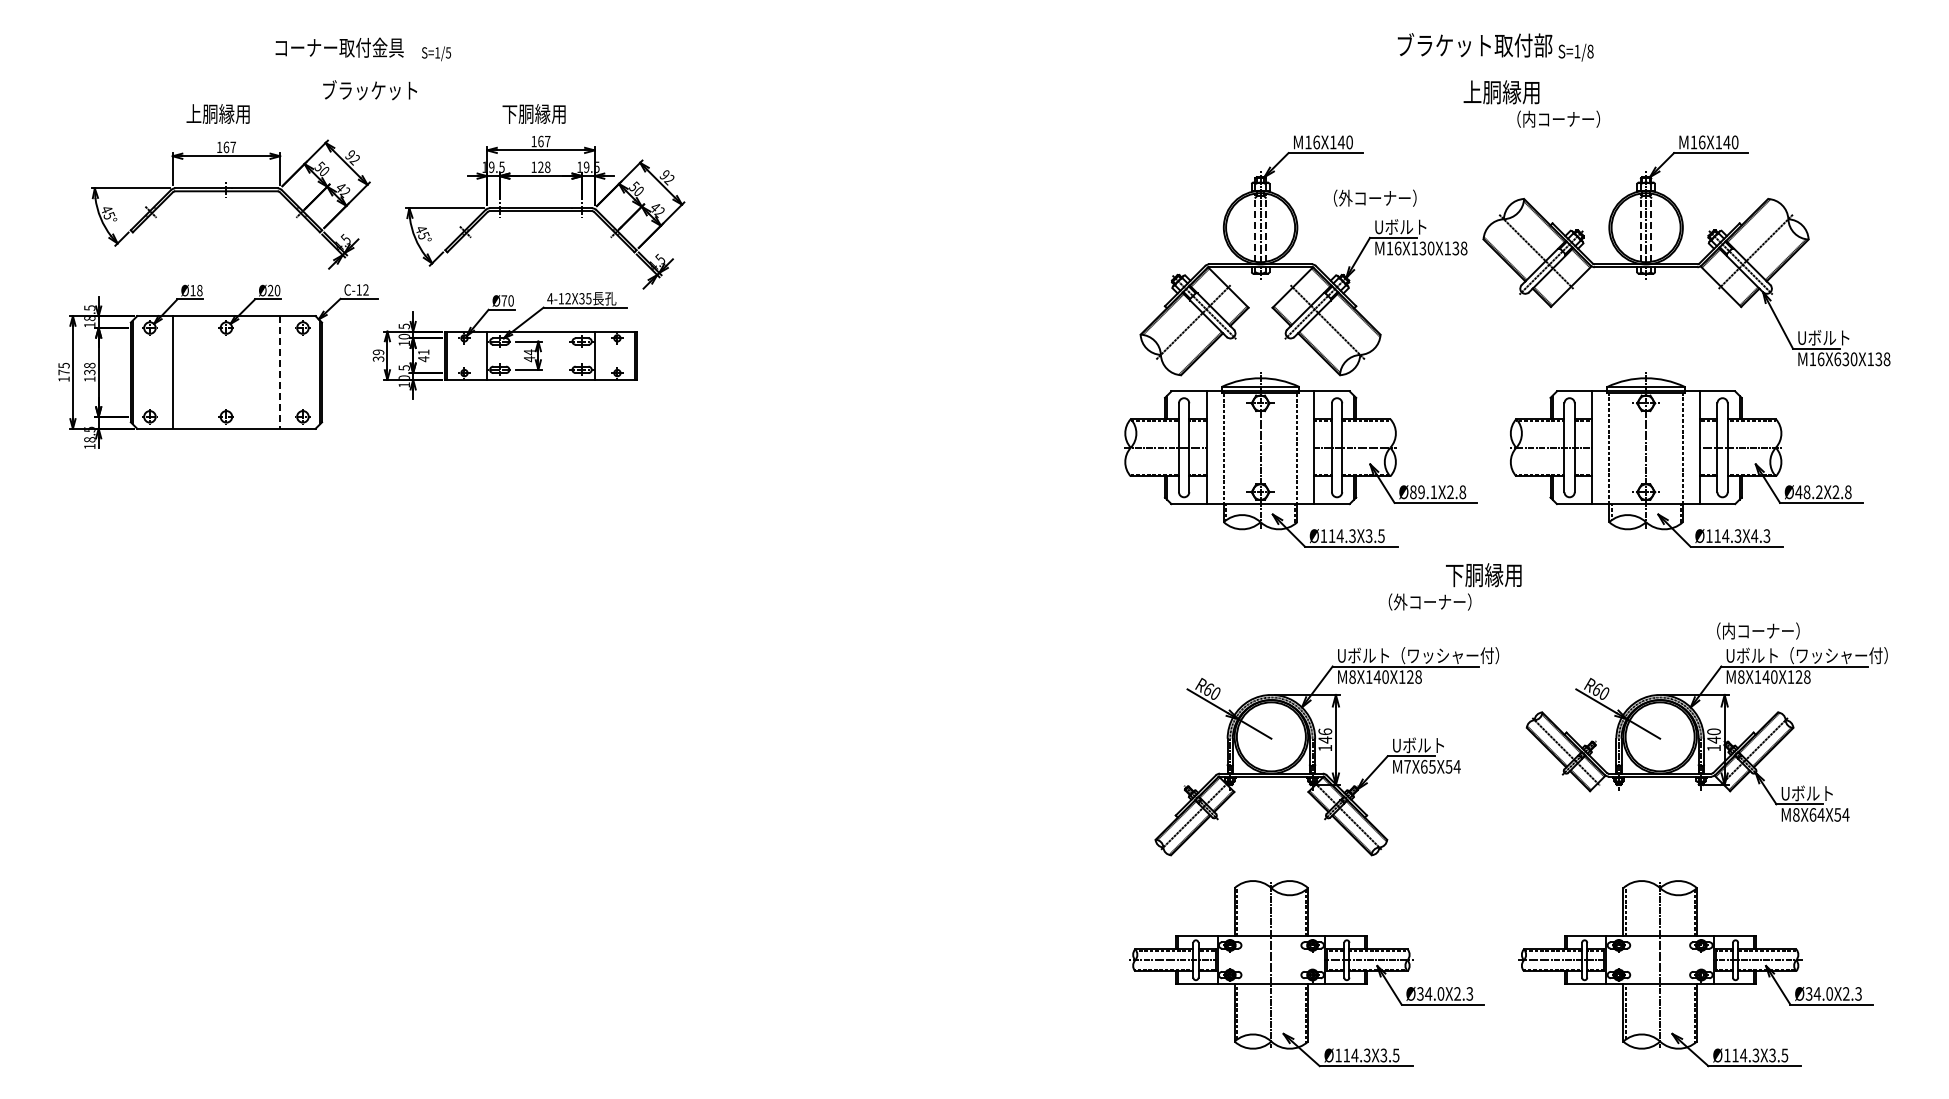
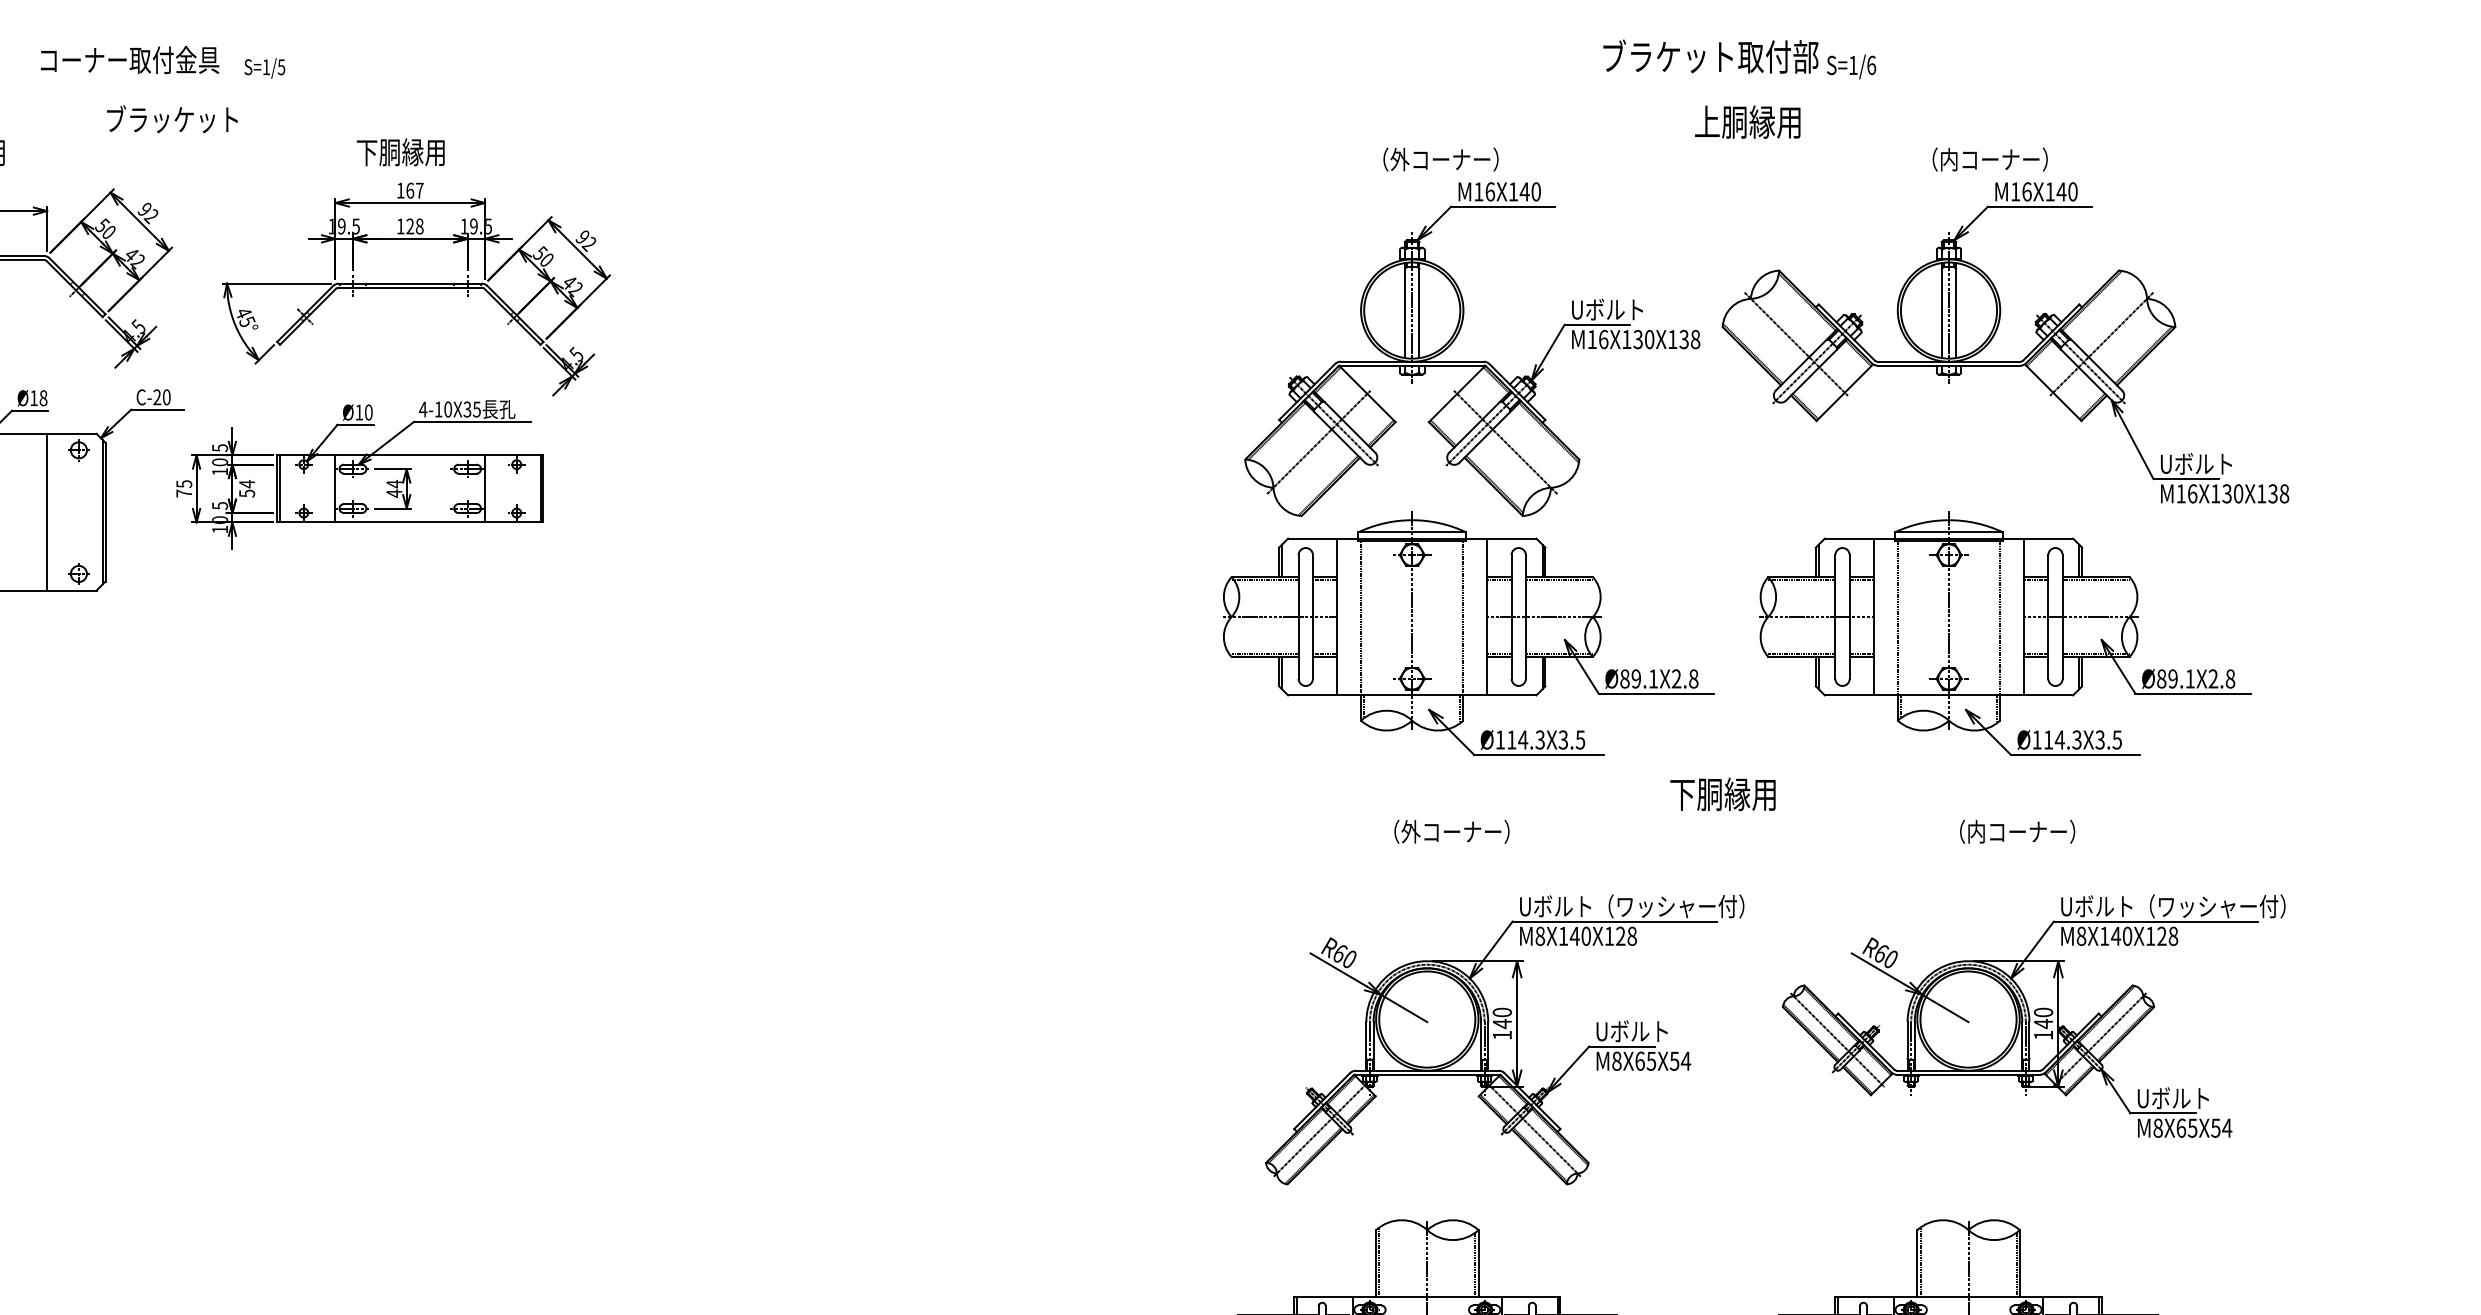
text: (1590, 51) -> (1871, 65), S=1/8 -> S=1/6
text: (1558, 118) -> (1989, 158), moved
text: (1375, 197) -> (1441, 158), moved
line: (1255, 227) -> (1405, 310), dashed -> solid
line: (1265, 227) -> (1419, 310), dashed -> solid
line: (1640, 227) -> (1941, 310), dashed -> solid
line: (1651, 227) -> (1956, 310), dashed -> solid
text: (362, 289) -> (161, 396), C-12 -> C-20
text: (274, 290) -> (39, 398), Ø20 -> Ø18
text: (567, 298) -> (447, 409), 4-12X35 -> 4-10X35
text: (504, 300) -> (359, 411), Ø70 -> Ø10
text: (378, 355) -> (184, 488), 39 -> 75
text: (423, 355) -> (246, 488), 41 -> 54
text: (1837, 359) -> (2215, 494), M16X630X138 -> M16X130X138
line: (280, 372) -> (47, 512), dashed -> solid
text: (1808, 492) -> (2175, 679), Ø48.2X2.8 -> Ø89.1X2.8
text: (1760, 536) -> (2108, 740), Ø114.3X4.3 -> Ø114.3X3.5
text: (1429, 601) -> (1451, 831), moved
text: (1758, 630) -> (2017, 831), moved
text: (1324, 731) -> (1501, 1012), 146 -> 140
text: (1407, 766) -> (1616, 1060), M7X65X54 -> M8X65X54
text: (1820, 814) -> (2191, 1127), M8X64X54 -> M8X65X54

